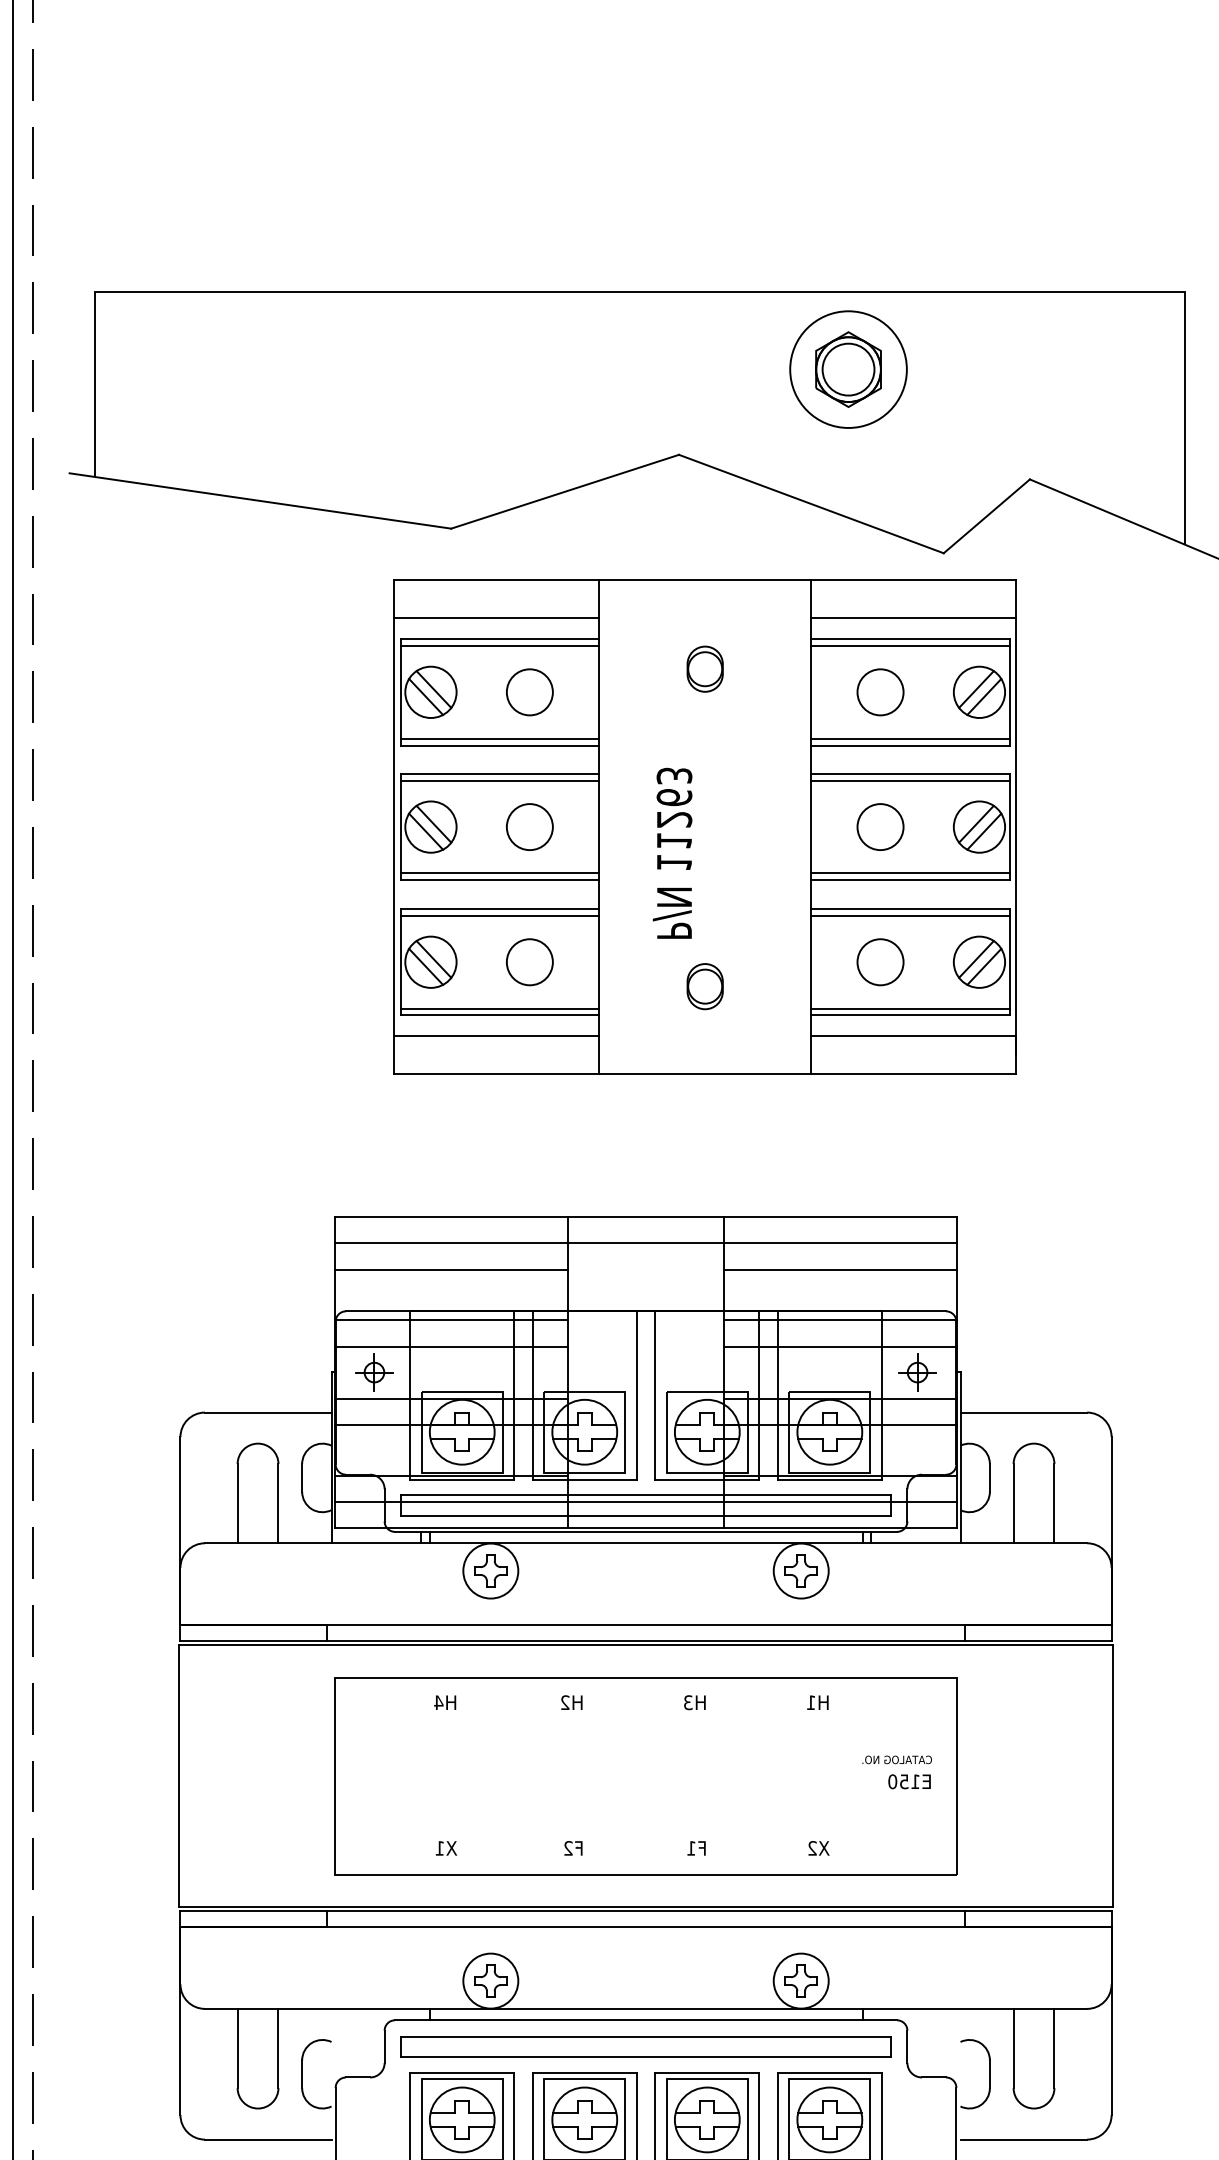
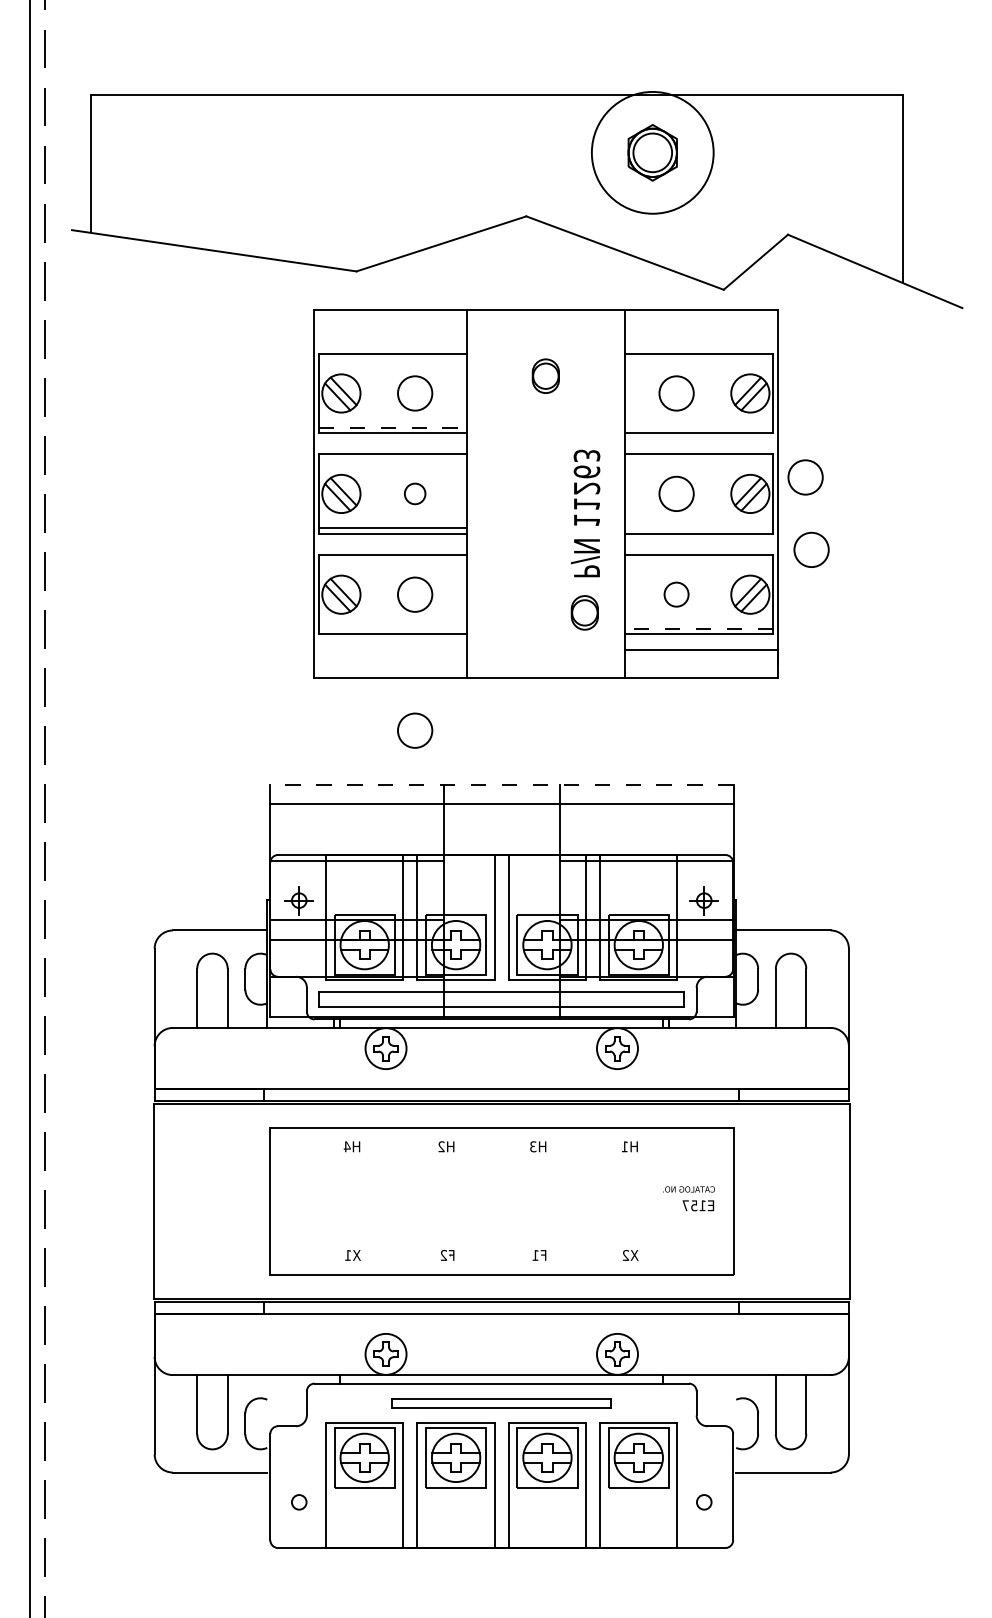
circle: (848, 369) -> (652, 152), size x1.4
line: (495, 617) -> (389, 337), removed
line: (912, 617) -> (700, 337), removed
line: (499, 645) -> (392, 358), removed
line: (909, 645) -> (698, 358), removed
line: (500, 739) -> (393, 428), solid -> dashed
line: (909, 739) -> (698, 428), removed
line: (499, 780) -> (392, 459), removed
line: (909, 780) -> (698, 459), removed
circle: (1053, 805) -> (805, 477), added
circle: (530, 826) -> (415, 493), size x0.6
text: (672, 853) -> (585, 513), moved
line: (909, 873) -> (698, 528), removed
circle: (1061, 901) -> (811, 549), added
line: (499, 916) -> (392, 560), removed
line: (909, 916) -> (698, 560), removed
circle: (880, 961) -> (676, 594), size x0.7
part: (704, 986) -> (584, 612), moved
line: (499, 1008) -> (392, 629), removed
line: (909, 1008) -> (698, 629), solid -> dashed
line: (495, 1037) -> (389, 650), removed
circle: (530, 1144) -> (415, 730), added
line: (645, 1216) -> (501, 784), solid -> dashed
line: (451, 1269) -> (356, 823), removed
line: (840, 1269) -> (646, 823), removed
line: (451, 1346) -> (356, 881), removed
line: (840, 1346) -> (646, 881), removed
line: (645, 1502) -> (501, 997), removed
text: (892, 1781) -> (685, 1205), E150 -> E157
part: (645, 2046) -> (501, 1403), size x0.6

